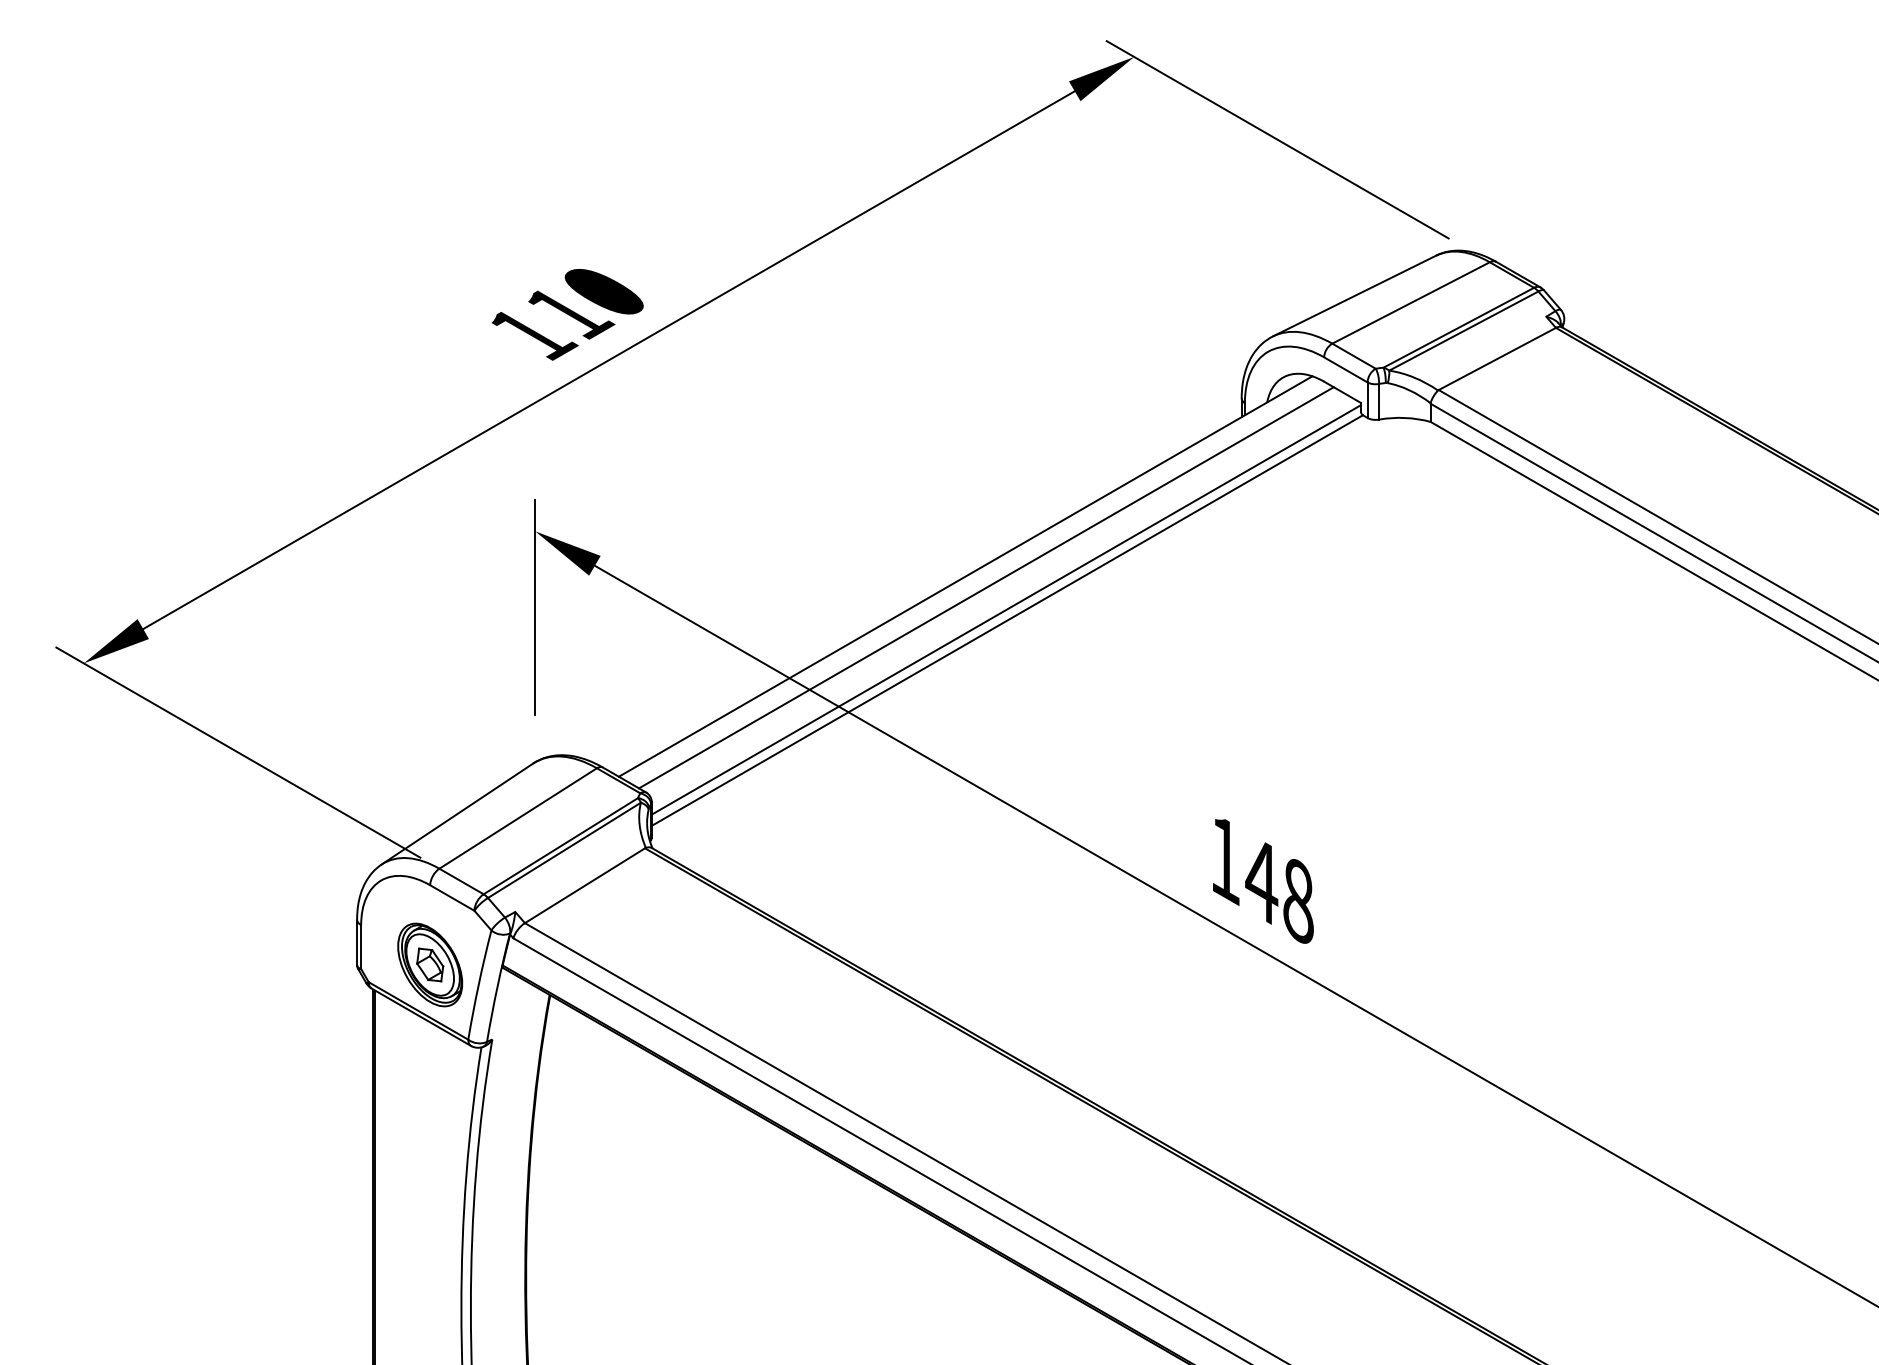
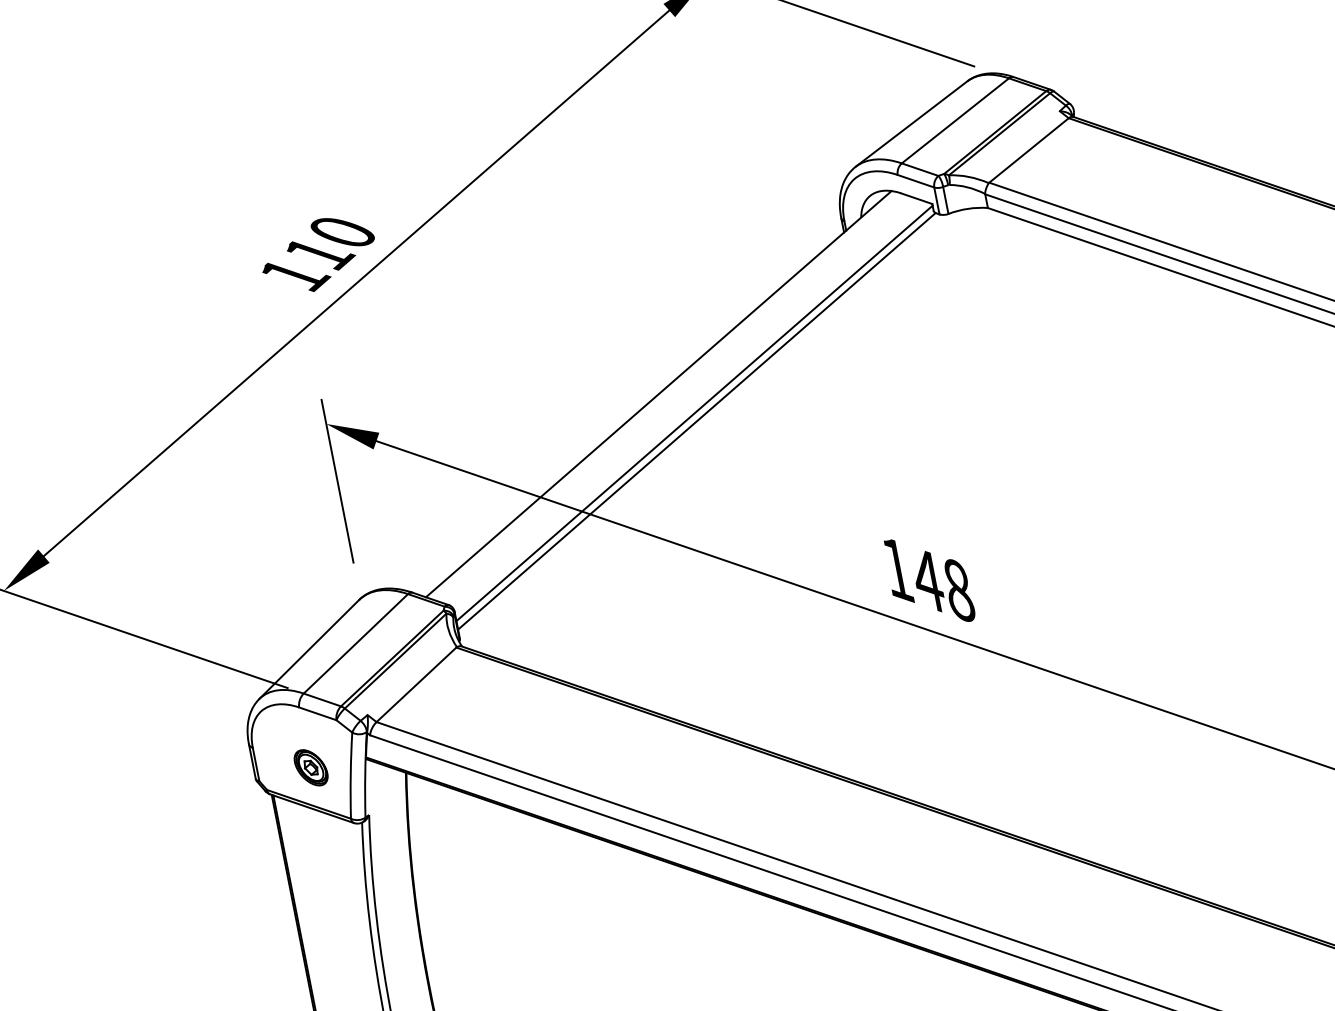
line: (986, 587) -> (676, 399), removed
part: (430, 964) -> (311, 767), size x0.6

